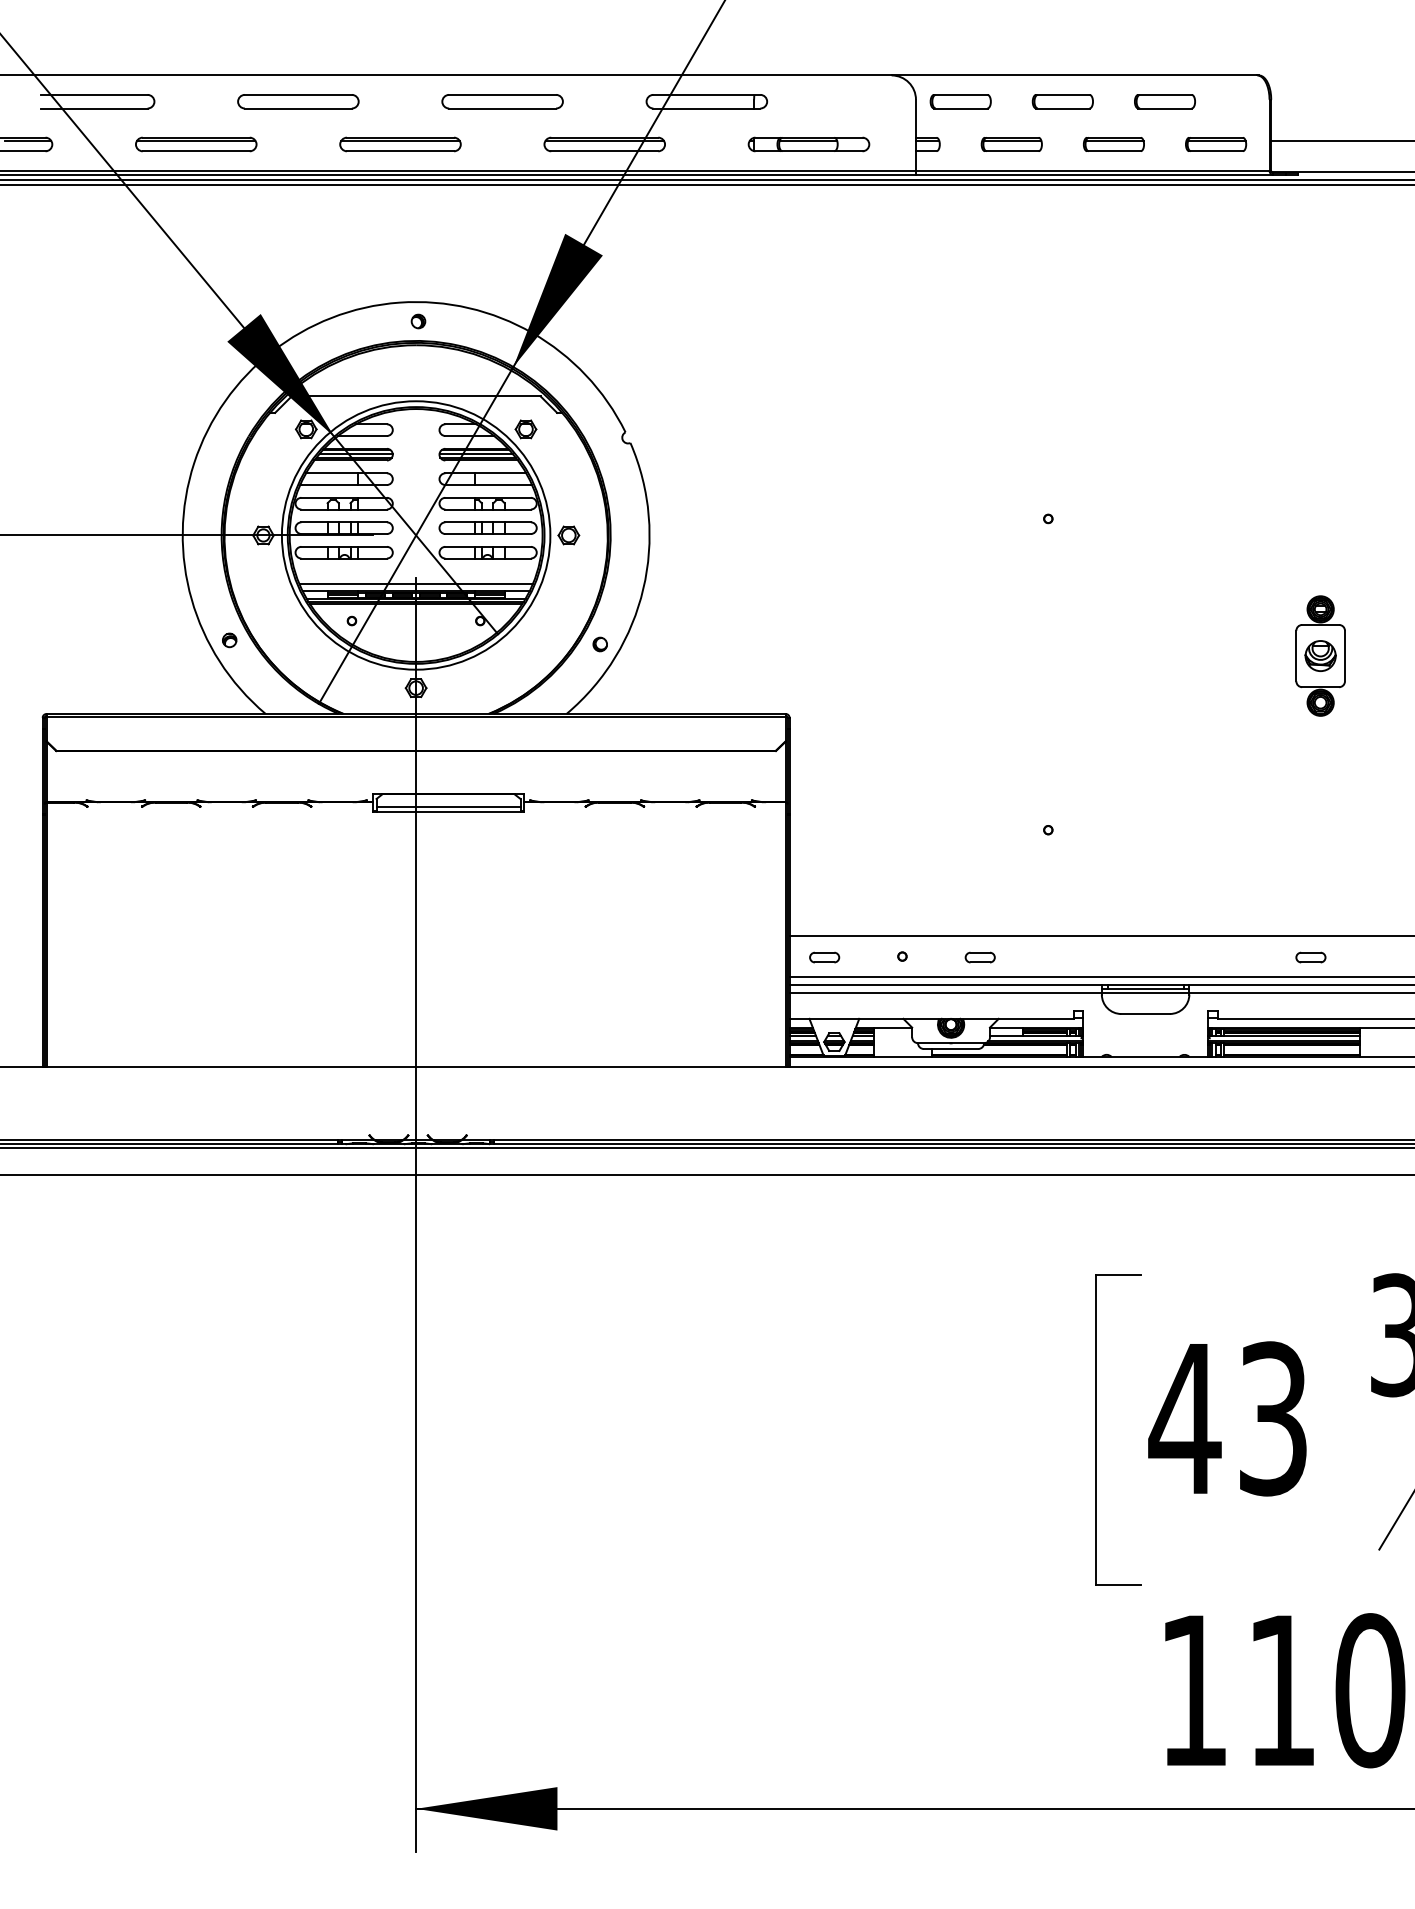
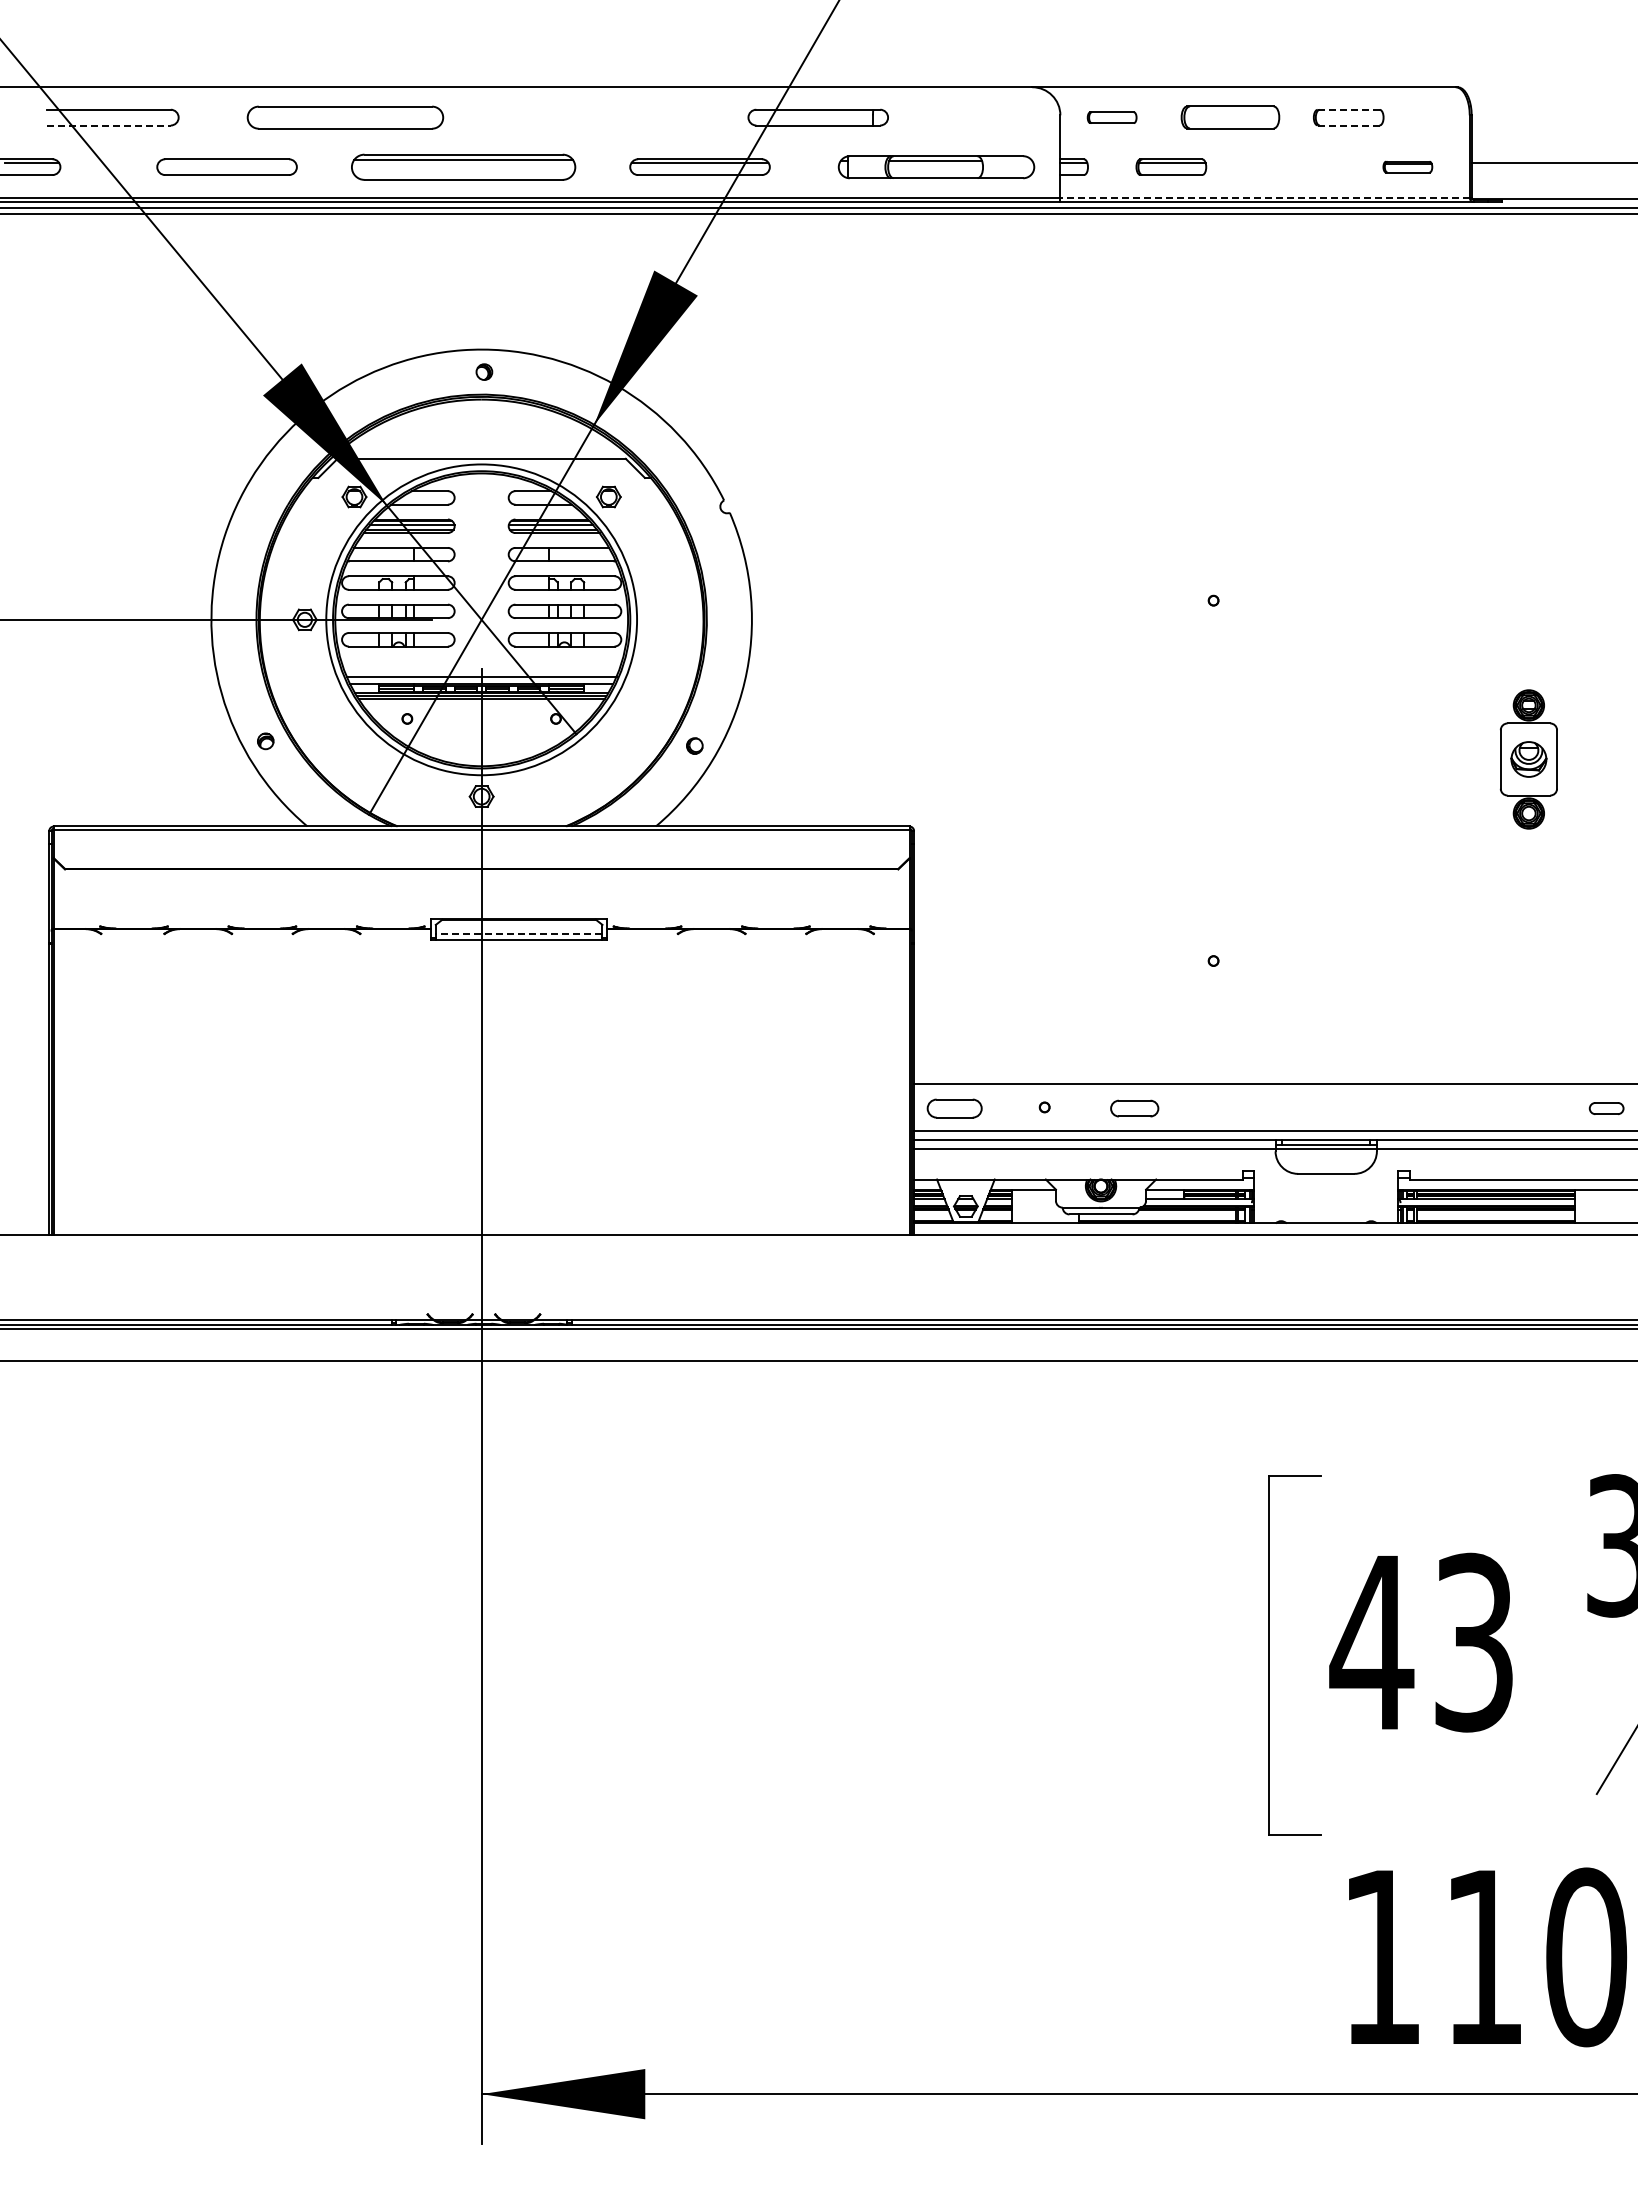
line: (1164, 94) -> (1348, 109), solid -> dashed
part: (297, 101) -> (344, 117), size x1.4
part: (502, 101) -> (581, 117), removed
part: (960, 101) -> (1111, 117), size x0.7
part: (1062, 101) -> (1230, 117), size x1.4
line: (93, 108) -> (108, 125), solid -> dashed
line: (1164, 108) -> (1348, 125), solid -> dashed
line: (195, 140) -> (226, 162), removed
part: (400, 143) -> (463, 166), size x1.6
part: (808, 143) -> (936, 166), size x1.4
part: (1113, 143) -> (1289, 166), removed
part: (1215, 143) -> (1407, 166), size x0.7
line: (1093, 170) -> (1265, 197), solid -> dashed
part: (568, 535) -> (658, 619), removed
line: (447, 806) -> (518, 933), solid -> dashed
part: (824, 957) -> (954, 1108), size x1.6
part: (979, 957) -> (1134, 1108), size x1.4
part: (1310, 957) -> (1606, 1108), moved

